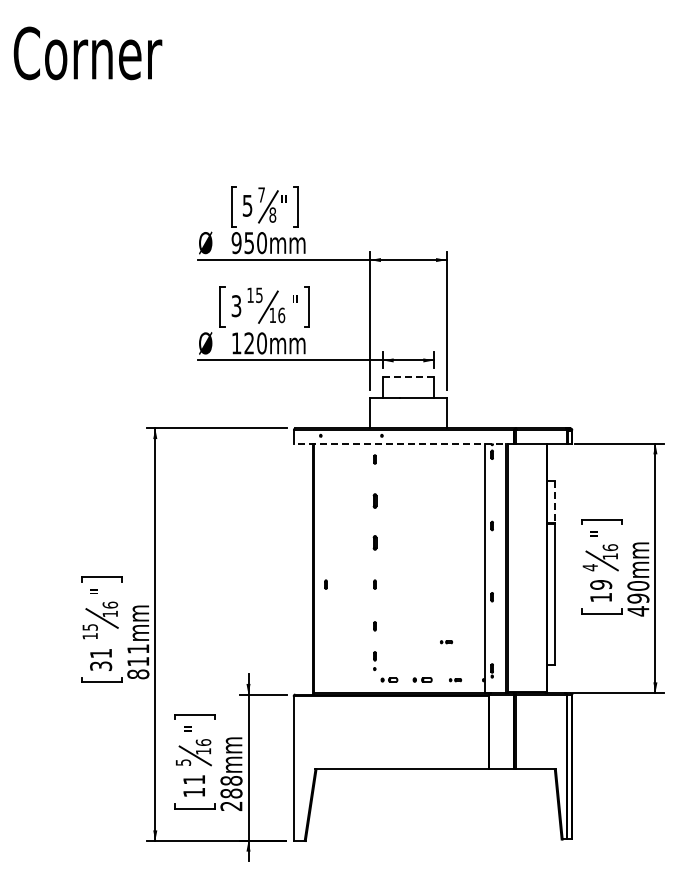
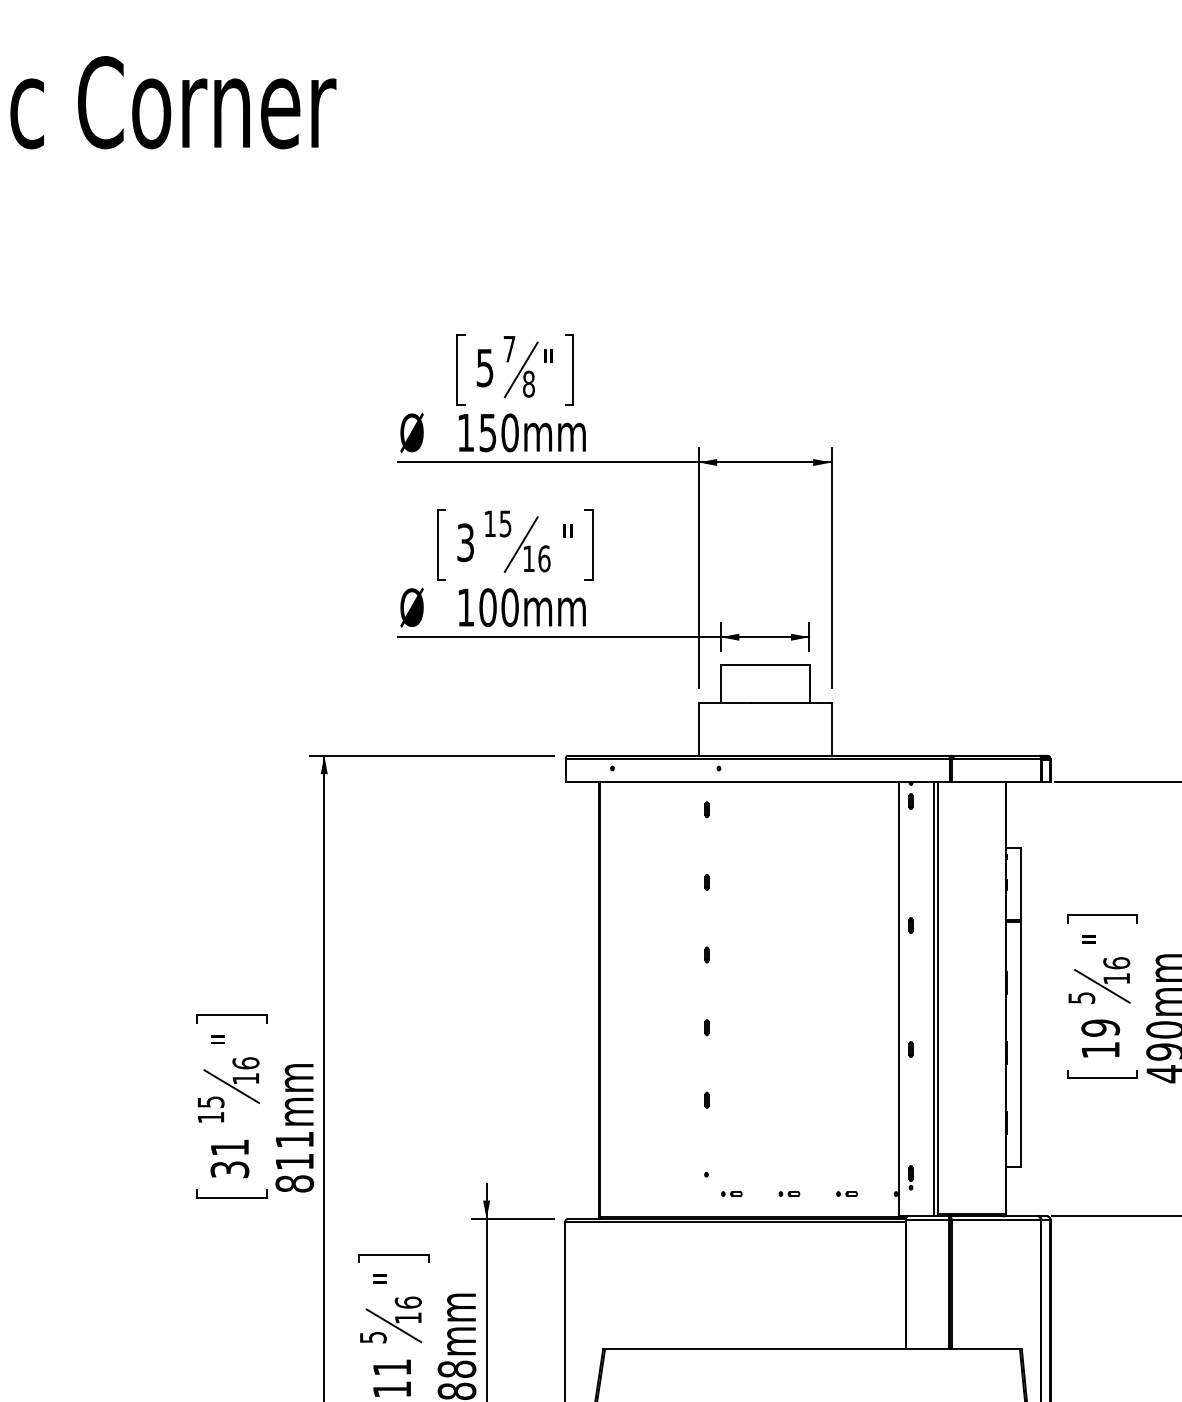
text: (236, 243) -> (465, 433), 950mm -> 150mm
text: (249, 343) -> (488, 607), 120mm -> 100mm
line: (409, 376) -> (766, 665), dashed -> solid
line: (403, 443) -> (756, 781), dashed -> solid
part: (374, 501) -> (705, 882), size x0.62
line: (555, 502) -> (1021, 884), dashed -> solid
part: (374, 542) -> (705, 954), size x0.62
text: (590, 567) -> (1082, 997), 4 -> 5
part: (325, 584) -> (620, 1027), removed
part: (446, 642) -> (831, 1128), removed
part: (374, 656) -> (705, 1152), removed
part: (388, 680) -> (730, 1194), size x0.71
part: (421, 680) -> (787, 1194), size x0.62

